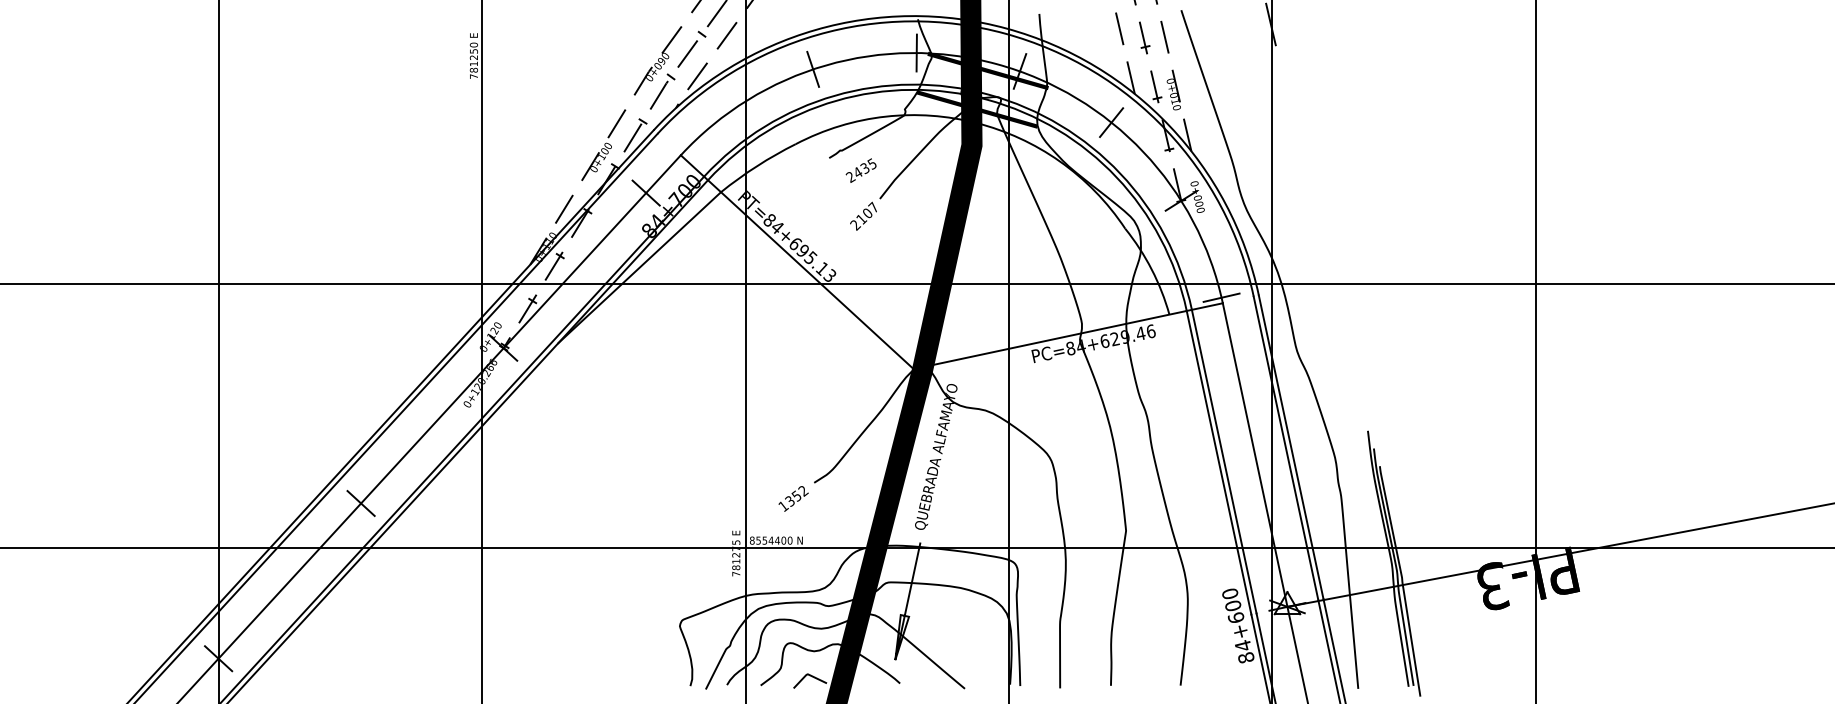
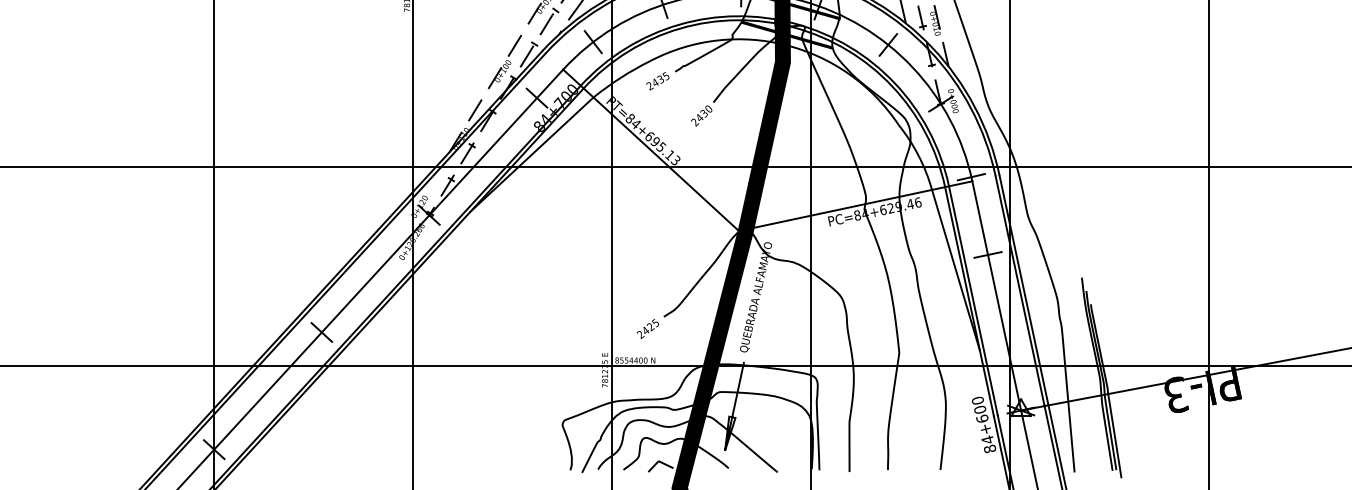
line: (720, 118) -> (593, 41), added
text: (860, 170) -> (657, 81), moved
text: (867, 212) -> (704, 112), 2107 -> 2430
line: (1243, 400) -> (987, 254), added
line: (1200, 420) -> (955, 269), added
text: (793, 498) -> (648, 328), 1352 -> 2425

